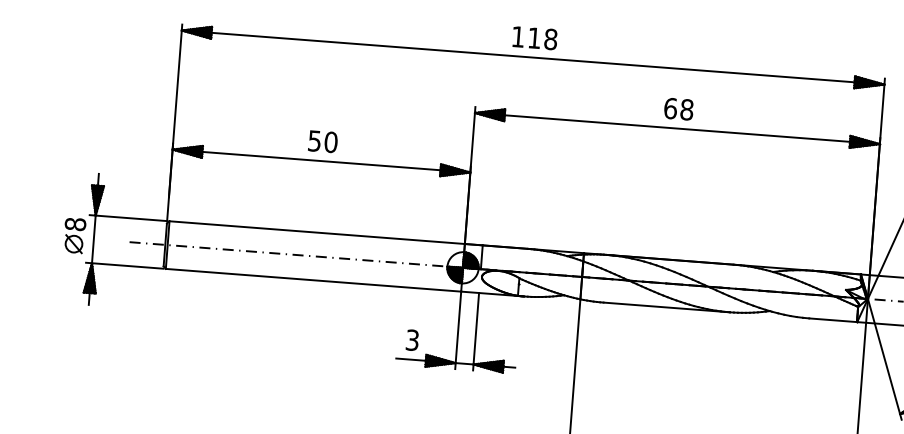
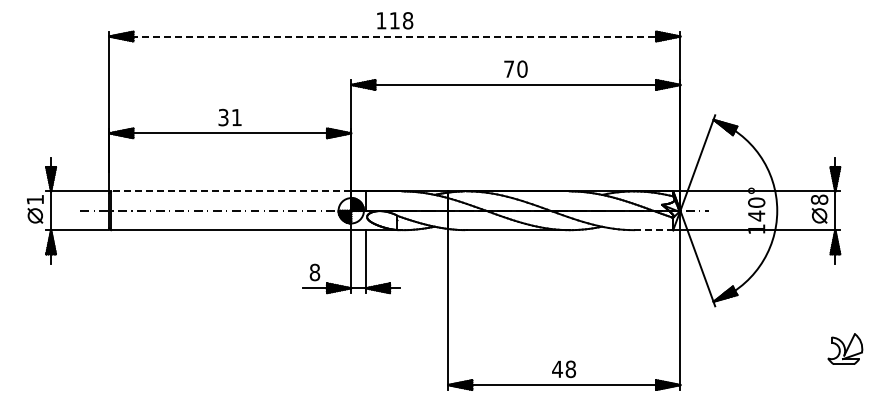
line: (532, 57) -> (394, 36), solid -> dashed
text: (678, 108) -> (515, 68), 68 -> 70
text: (323, 141) -> (230, 117), 50 -> 31
text: (75, 224) -> (35, 199), 8 -> 1
line: (316, 232) -> (230, 191), solid -> dashed
line: (832, 320) -> (653, 230), solid -> dashed
text: (411, 340) -> (314, 272), 3 -> 8

